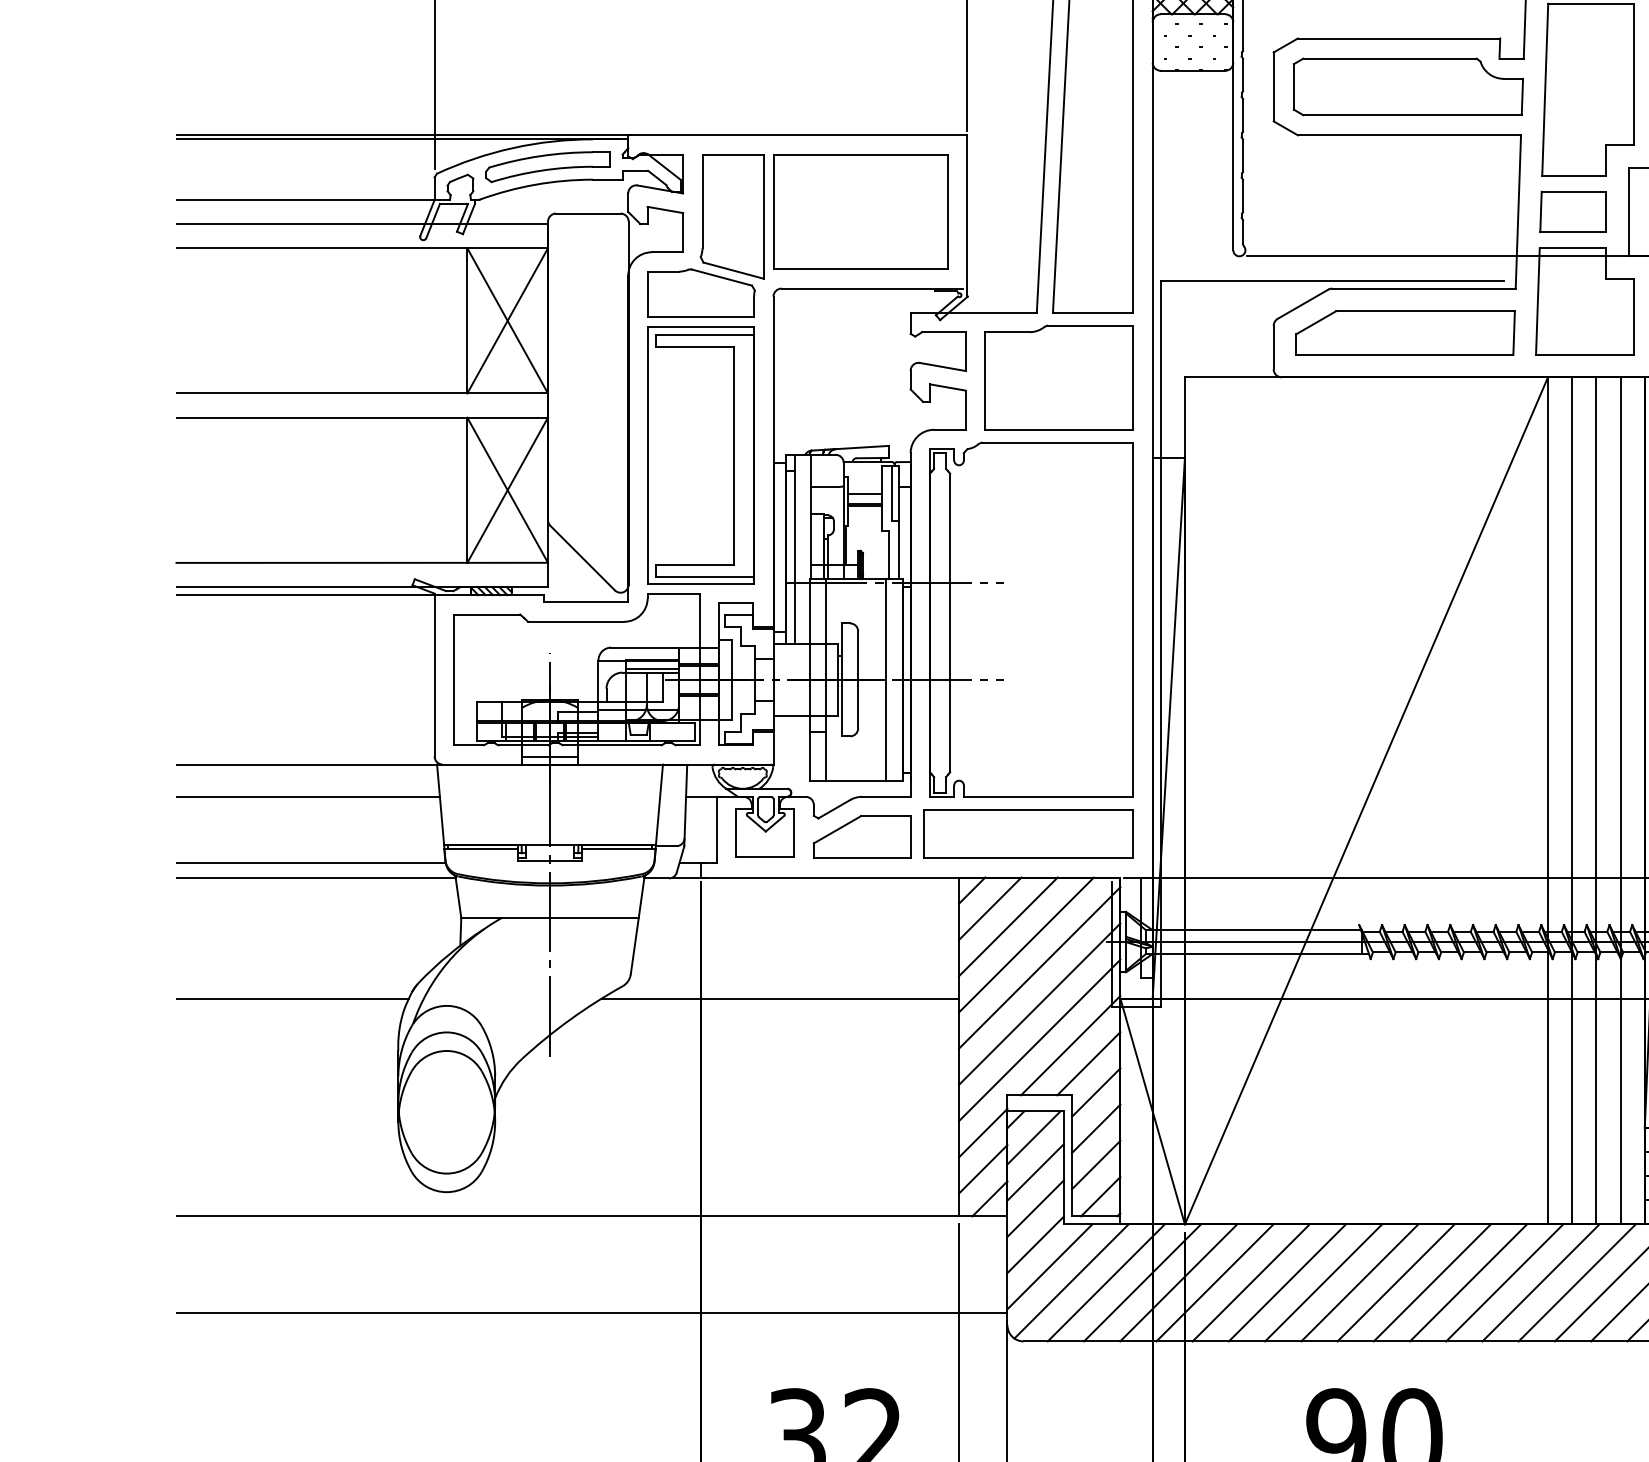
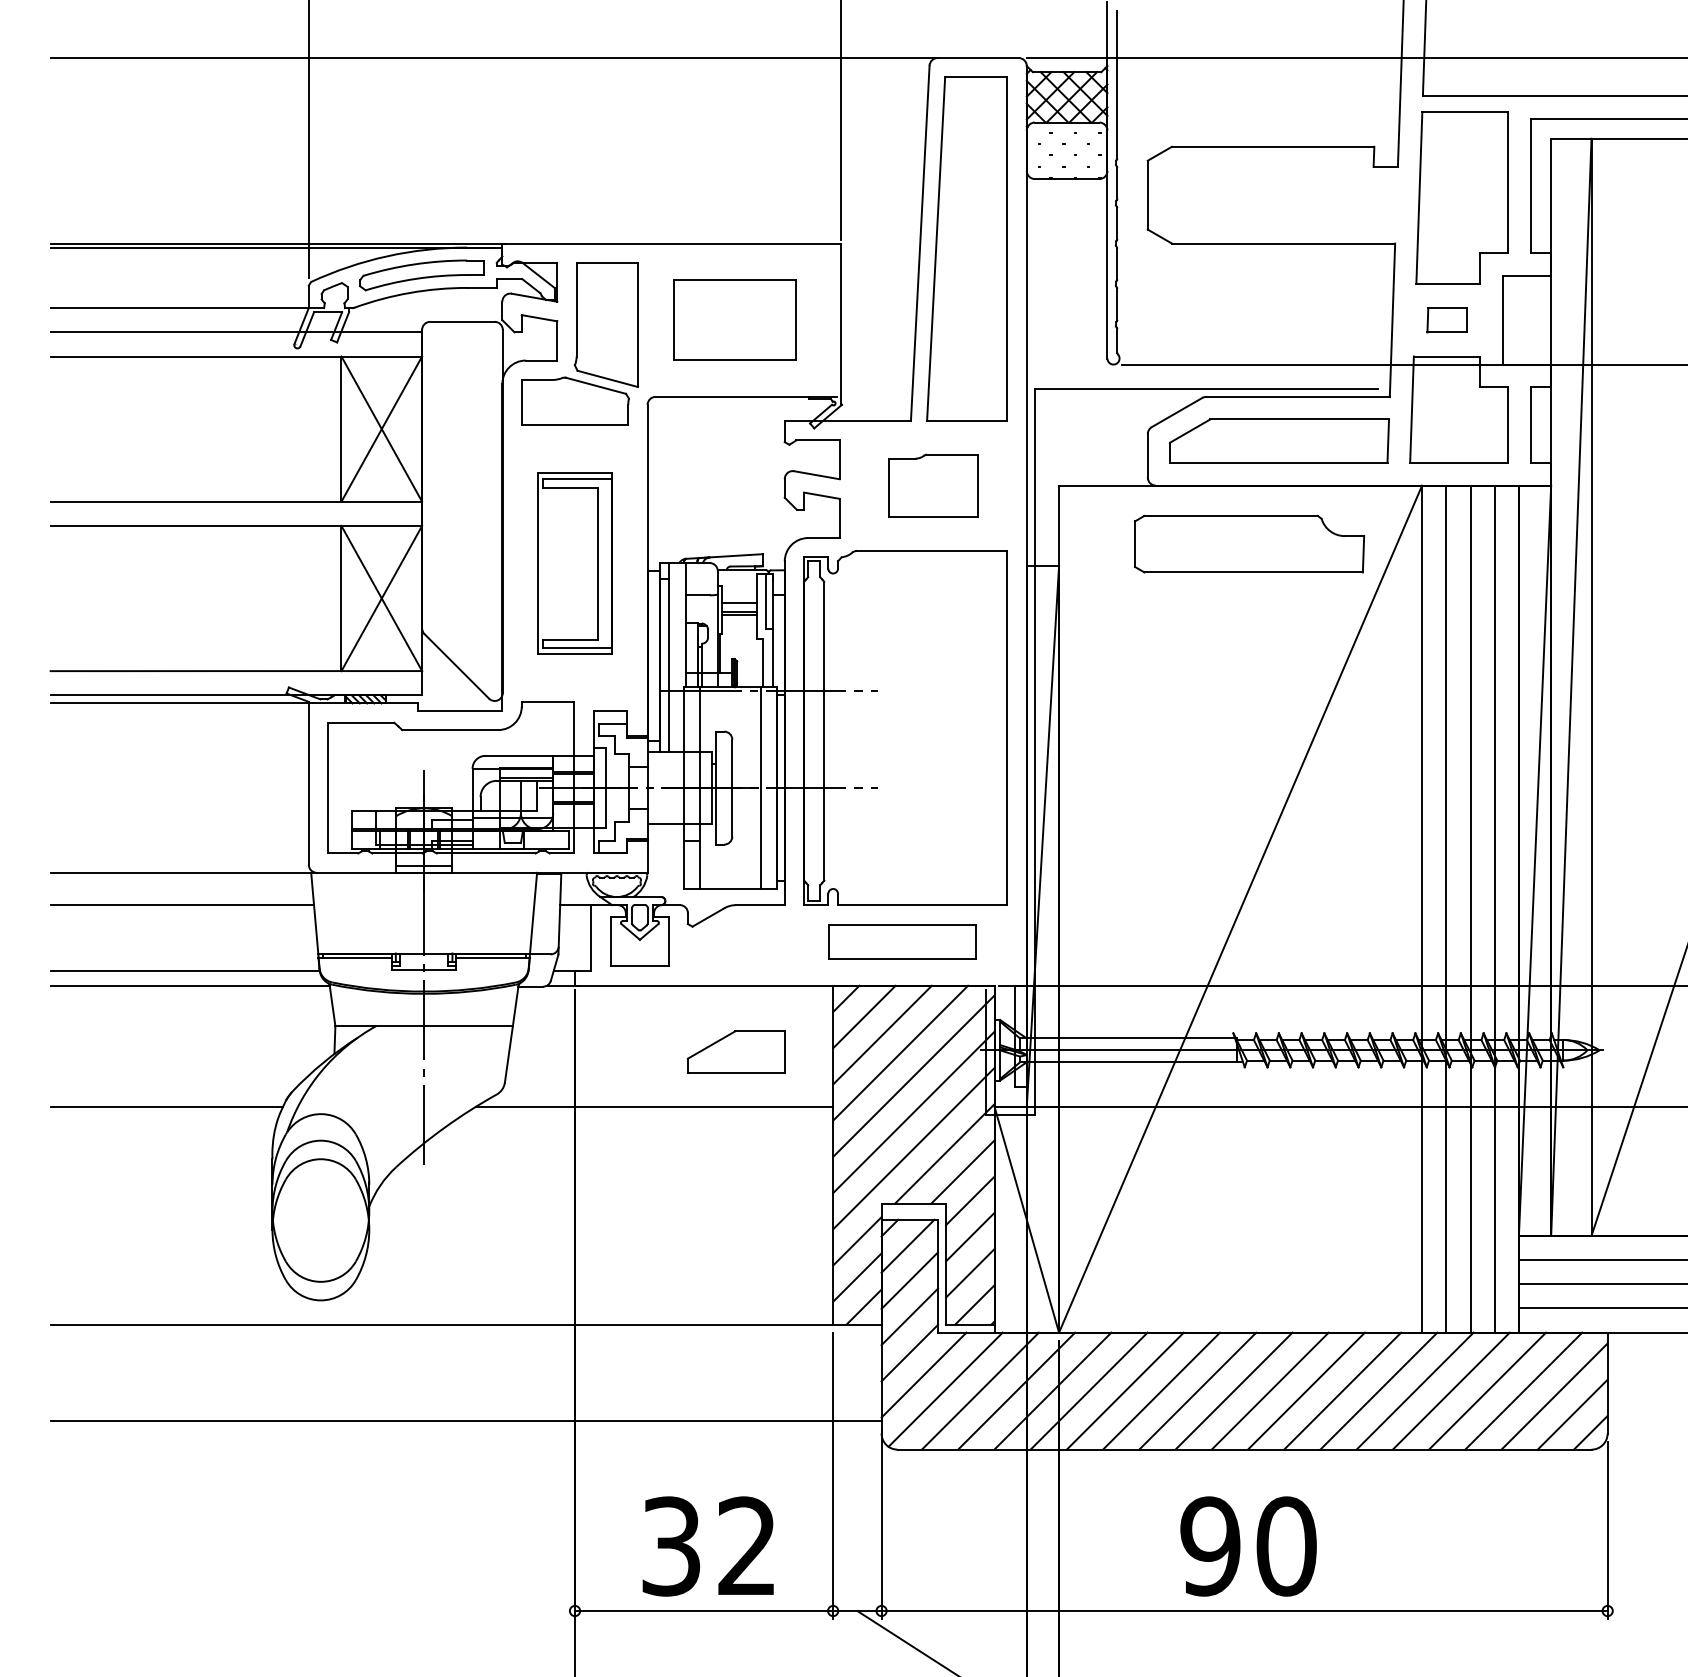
part: (1408, 86) -> (1249, 543), moved
part: (860, 211) -> (734, 319), size x0.7
part: (1572, 212) -> (1446, 320), size x0.6
part: (1058, 377) -> (932, 485), size x0.6
part: (700, 455) -> (574, 563), size x0.7
part: (1028, 833) -> (902, 941), size x0.7
part: (861, 836) -> (735, 1051), moved

